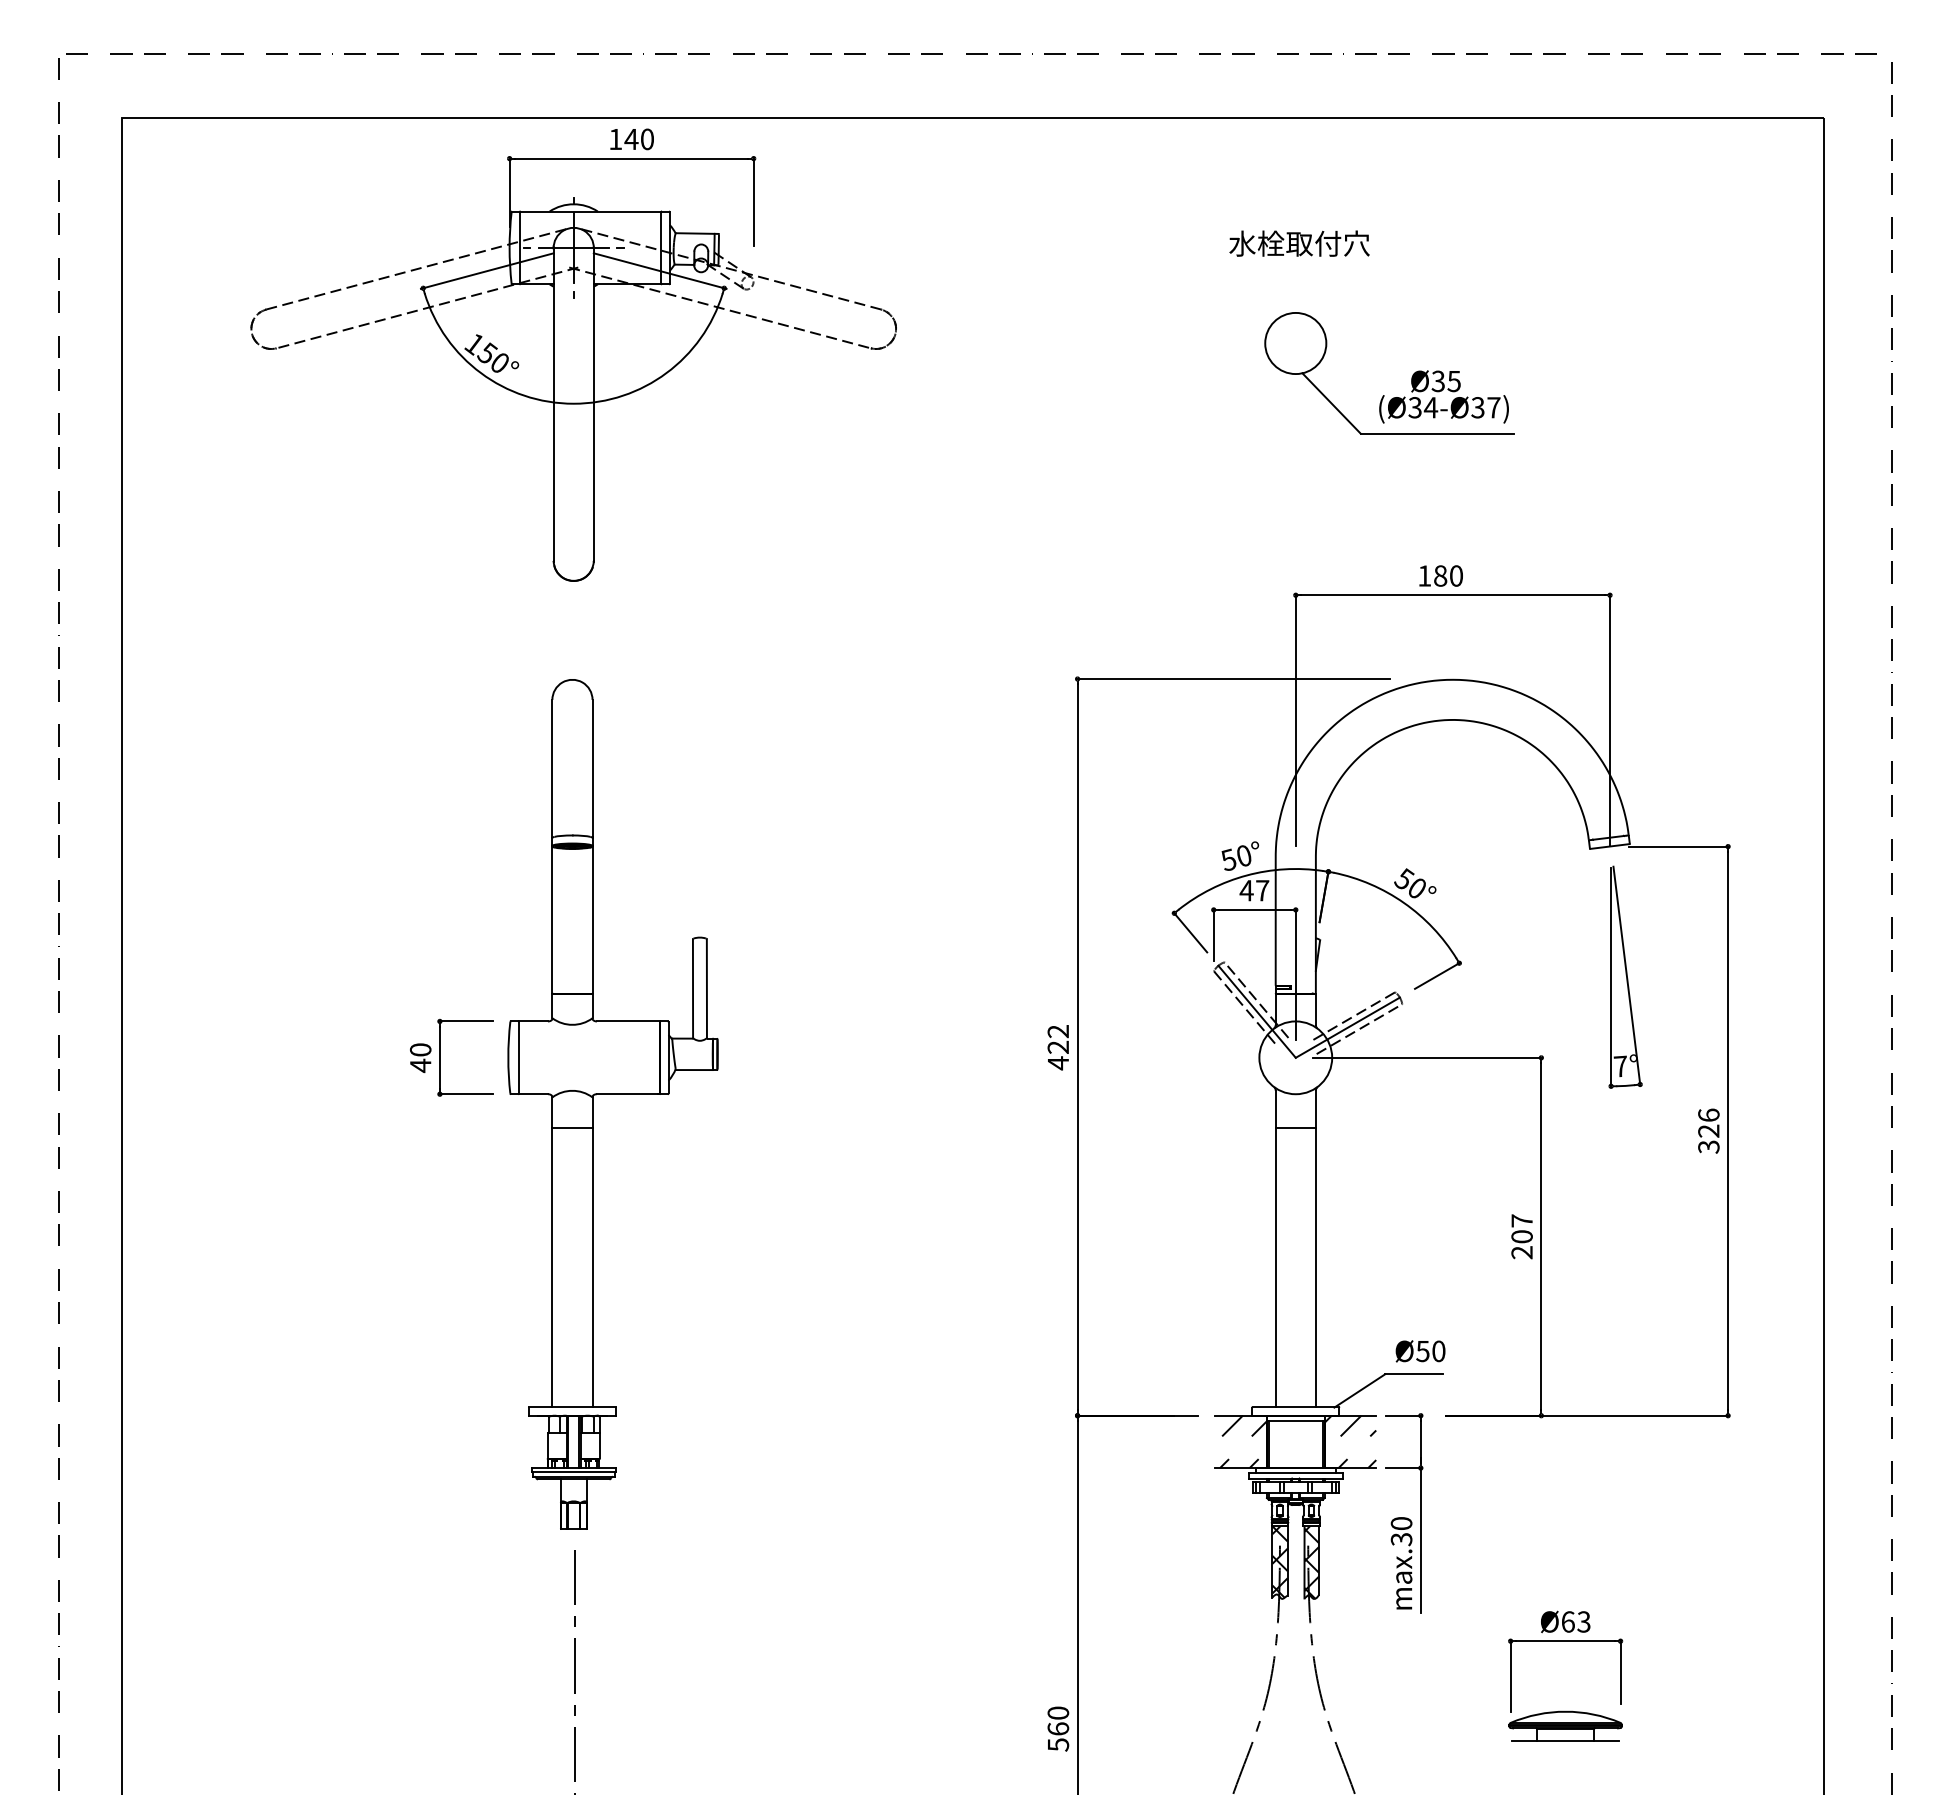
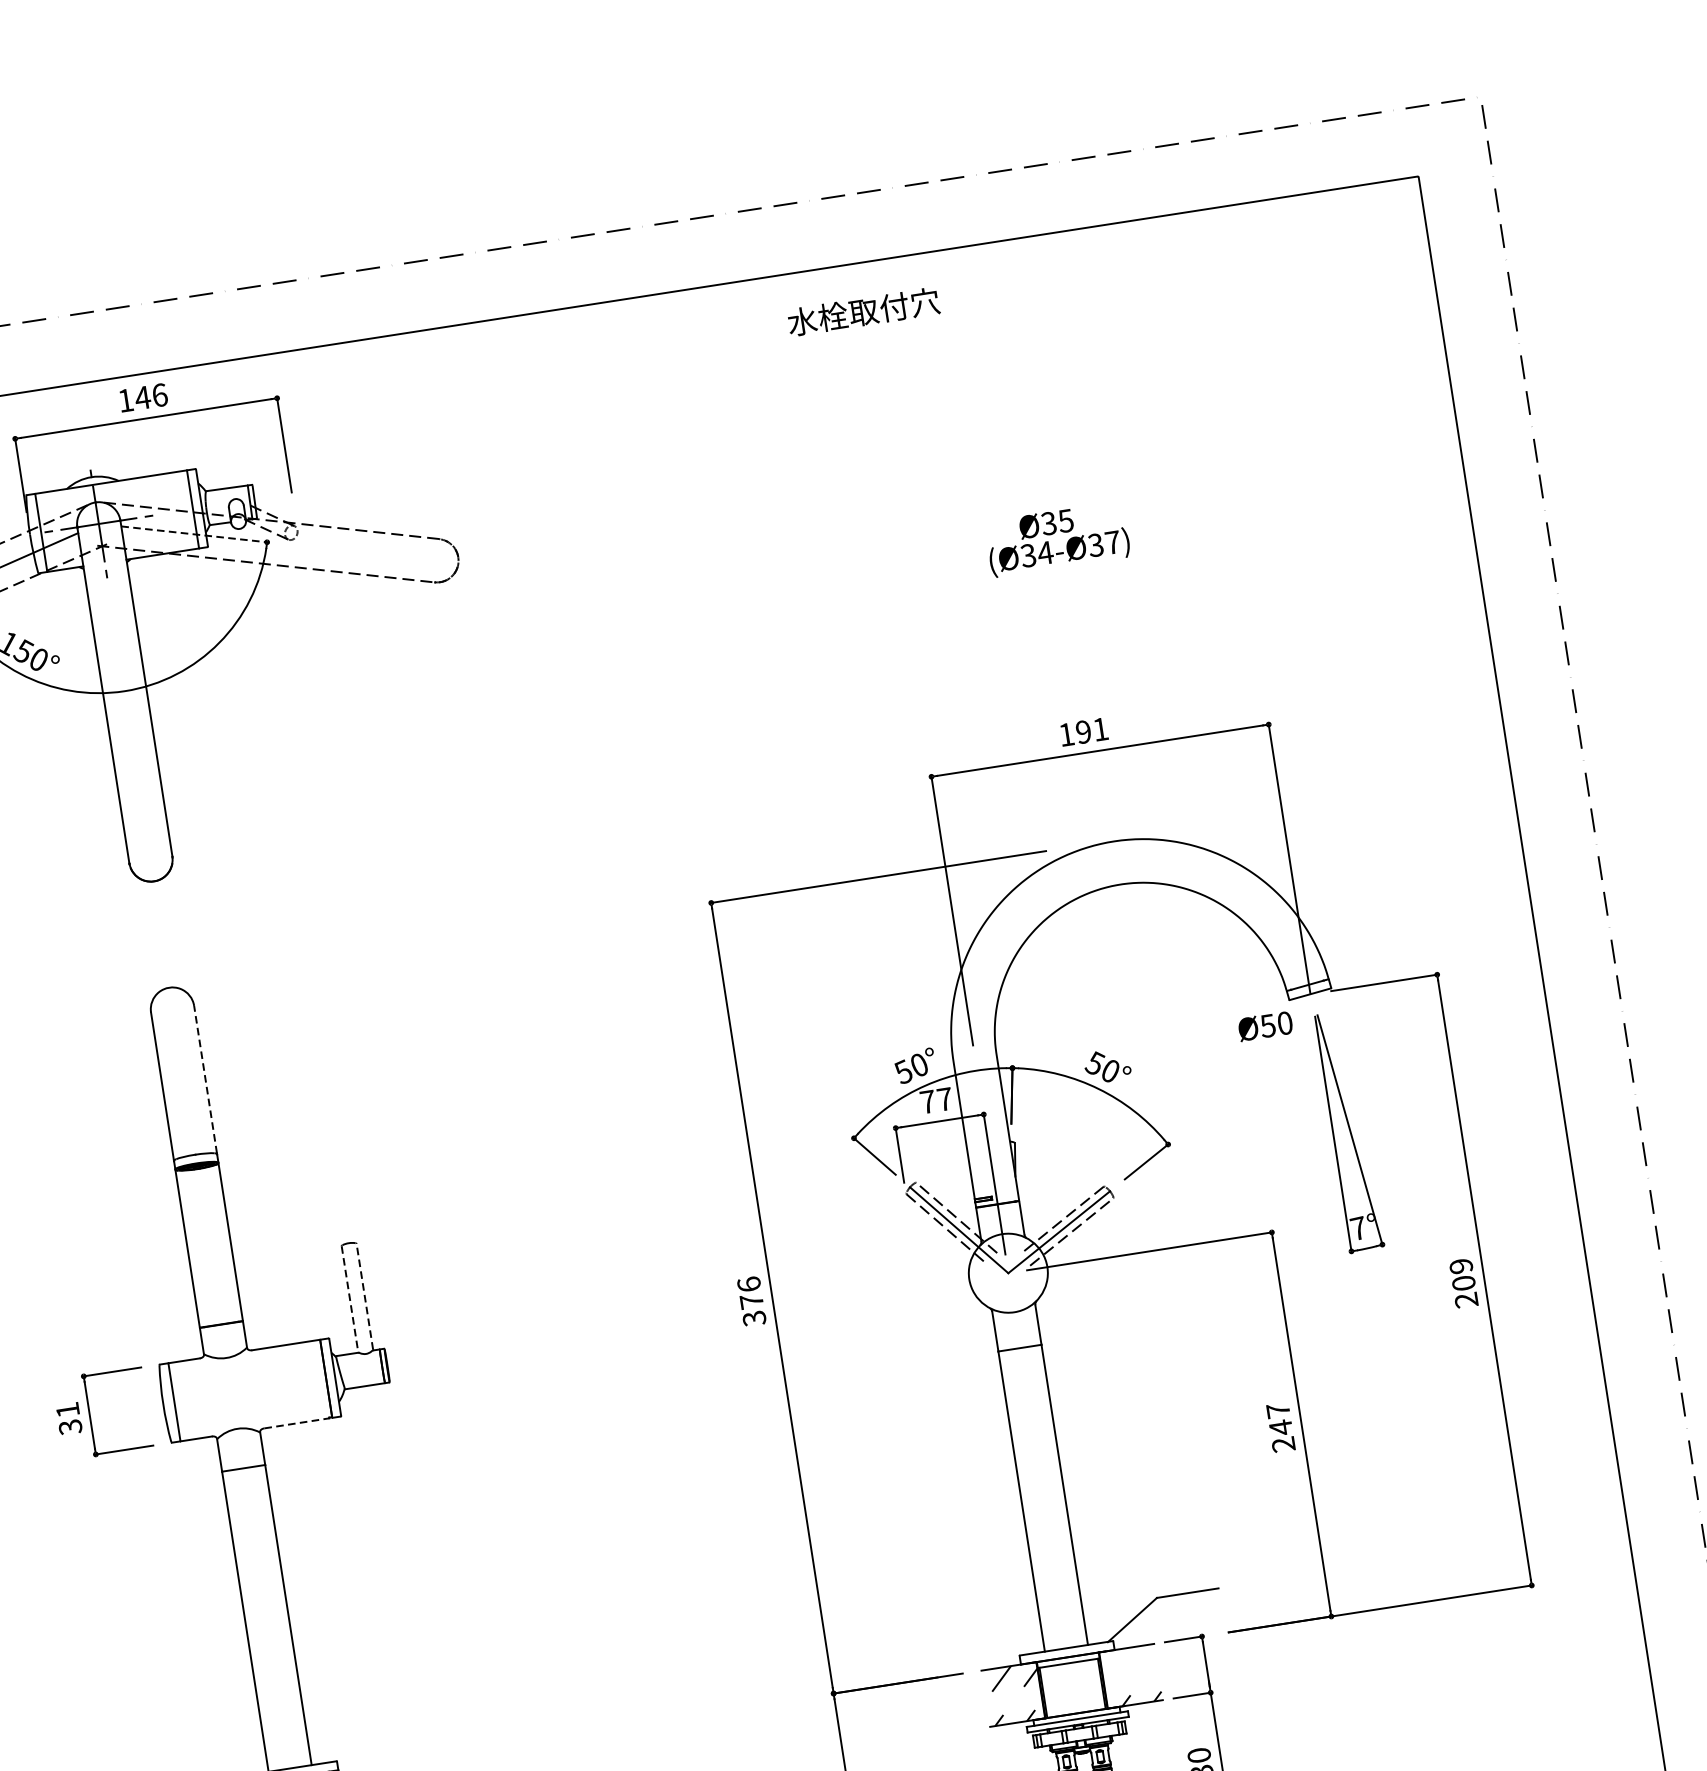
text: (647, 139) -> (160, 395), 140 -> 146
text: (1299, 243) -> (863, 311), moved
line: (660, 271) -> (195, 534), solid -> dashed
part: (1389, 433) -> (1005, 587), removed
text: (1448, 575) -> (1092, 730), 180 -> 191
line: (592, 768) -> (205, 1079), solid -> dashed
text: (1246, 890) -> (927, 1101), 47 -> 77
line: (706, 988) -> (364, 1296), solid -> dashed
line: (693, 989) -> (350, 1299), solid -> dashed
text: (1058, 1047) -> (751, 1301), 422 -> 376
text: (420, 1058) -> (69, 1419), 40 -> 31
line: (627, 1094) -> (297, 1423), solid -> dashed
text: (1708, 1130) -> (1463, 1282), 326 -> 209
text: (1521, 1236) -> (1280, 1427), 207 -> 247
text: (1420, 1351) -> (1265, 1026), moved
hatch: (1350, 1425) -> (1128, 1658), removed

